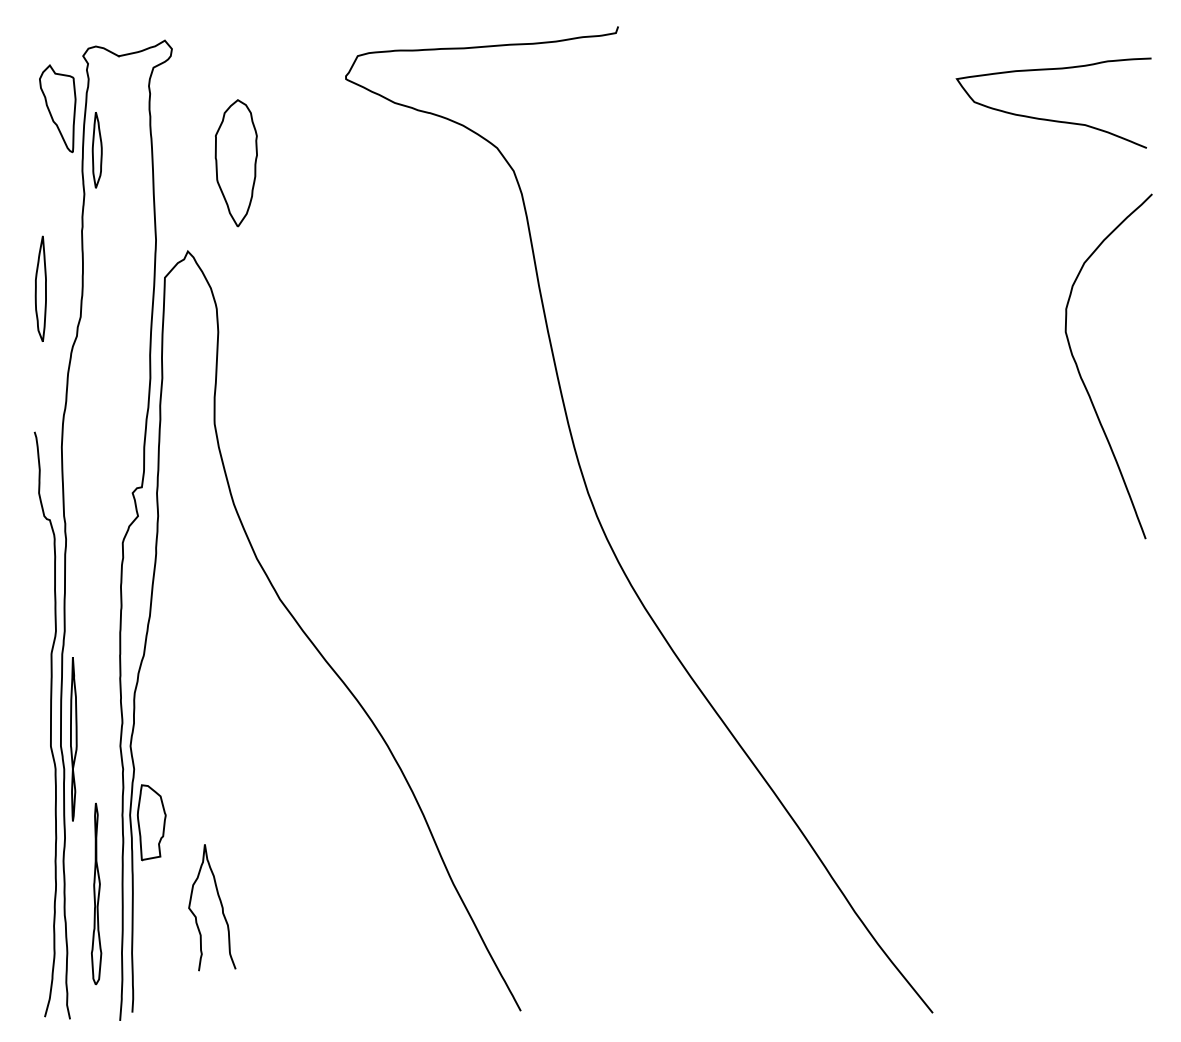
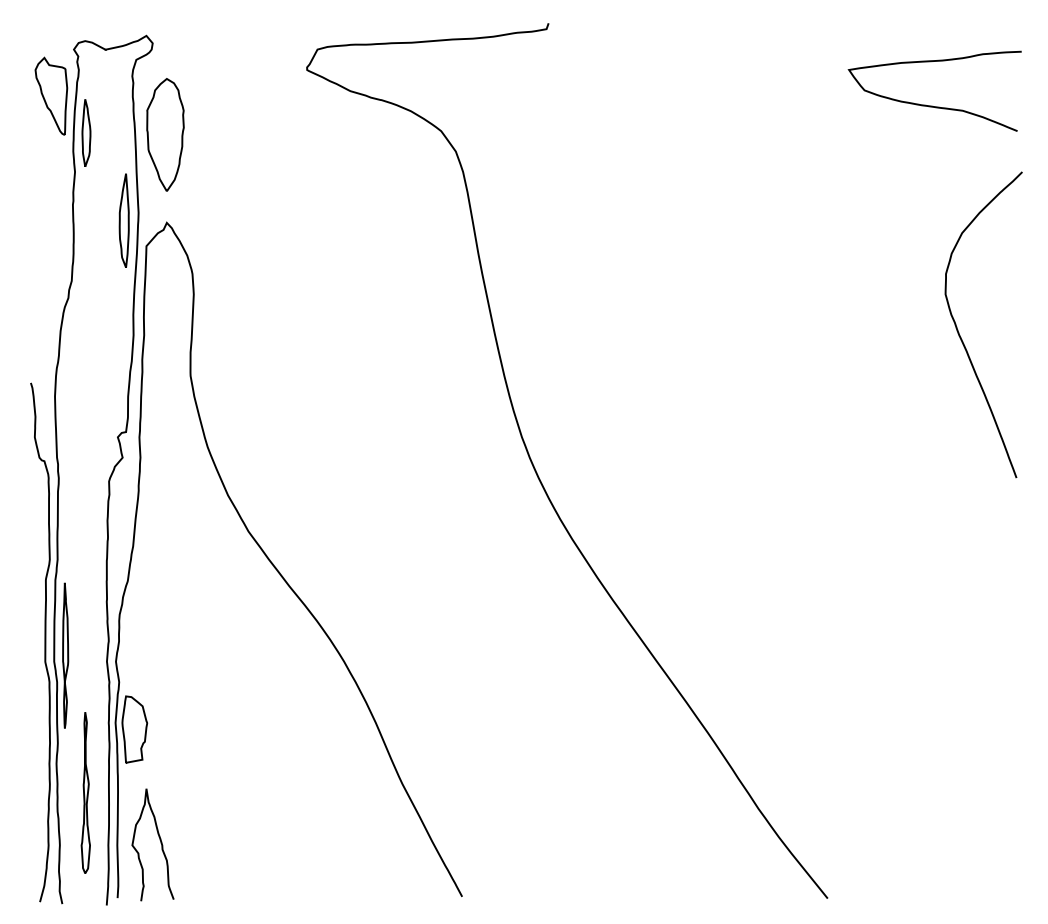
part: (235, 163) -> (164, 135), moved
part: (40, 288) -> (123, 220), moved
curve: (220, 904) -> (160, 842), moved

